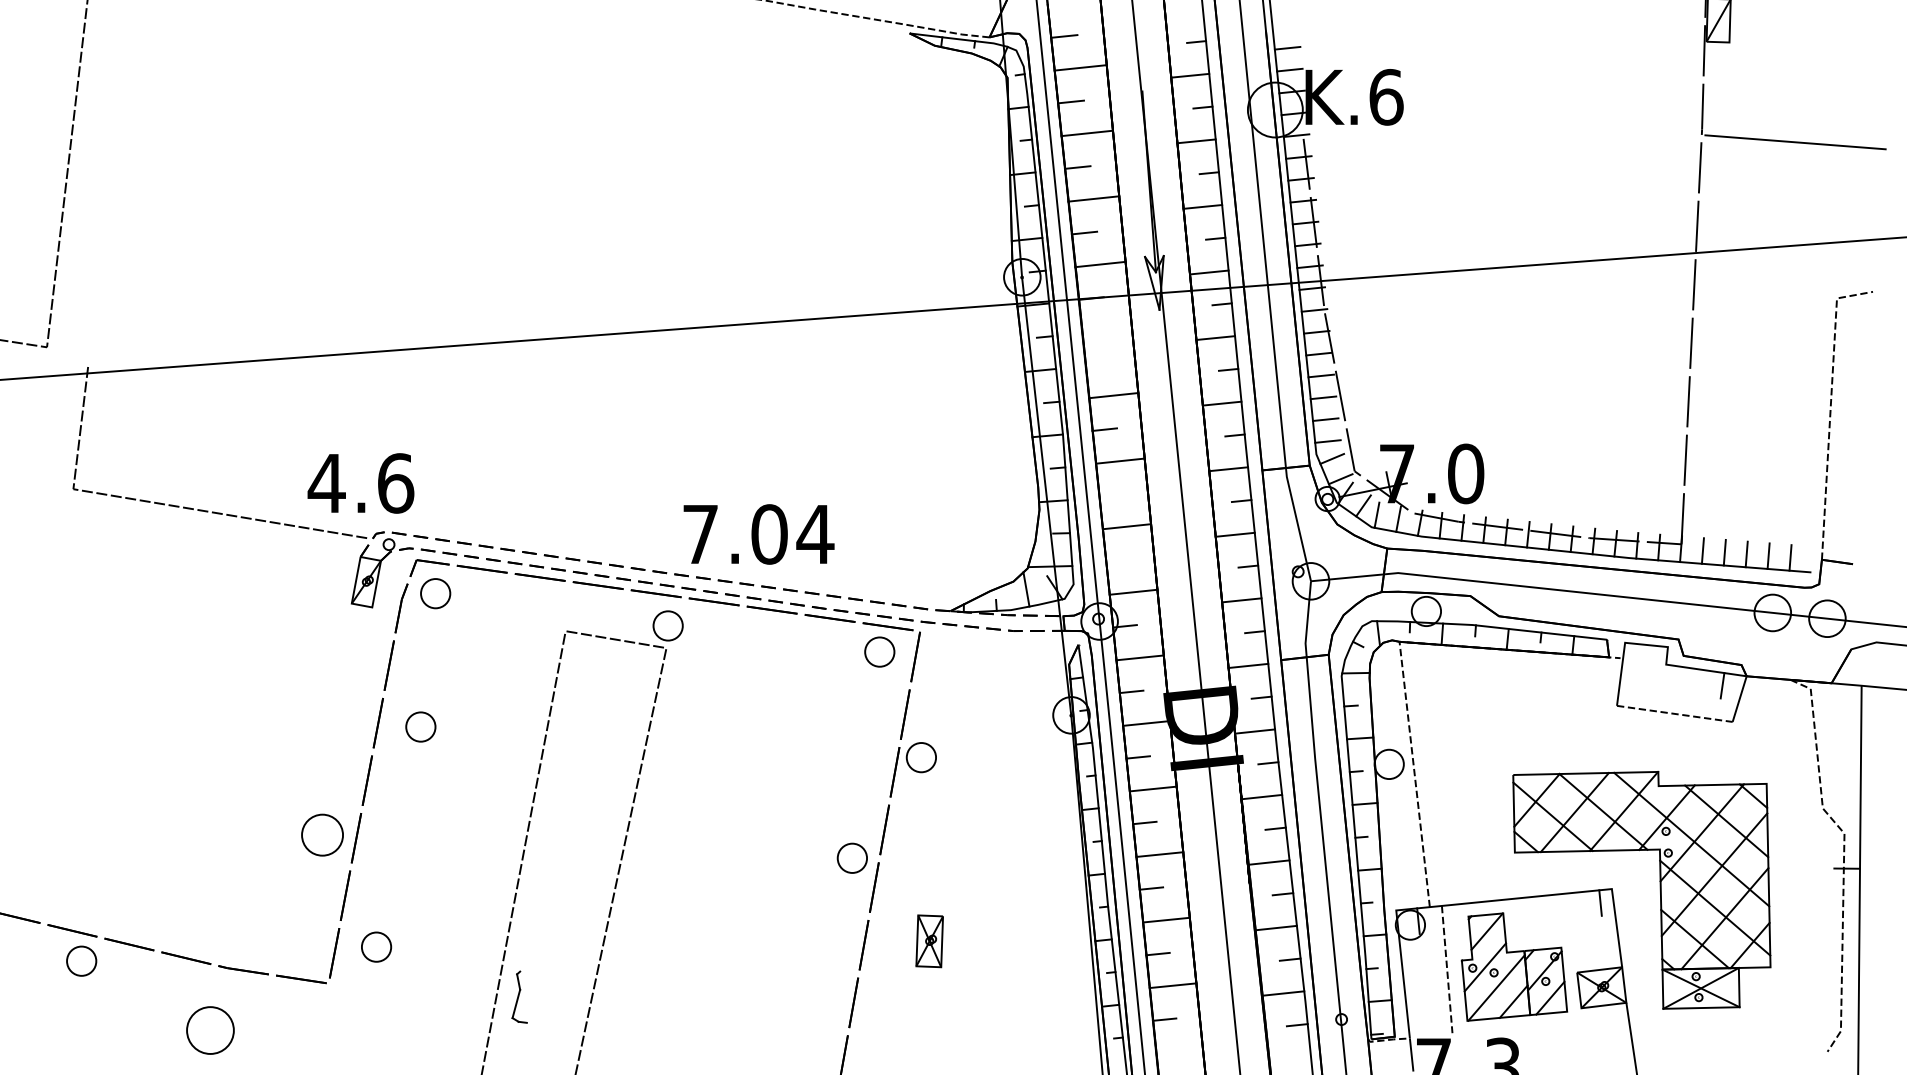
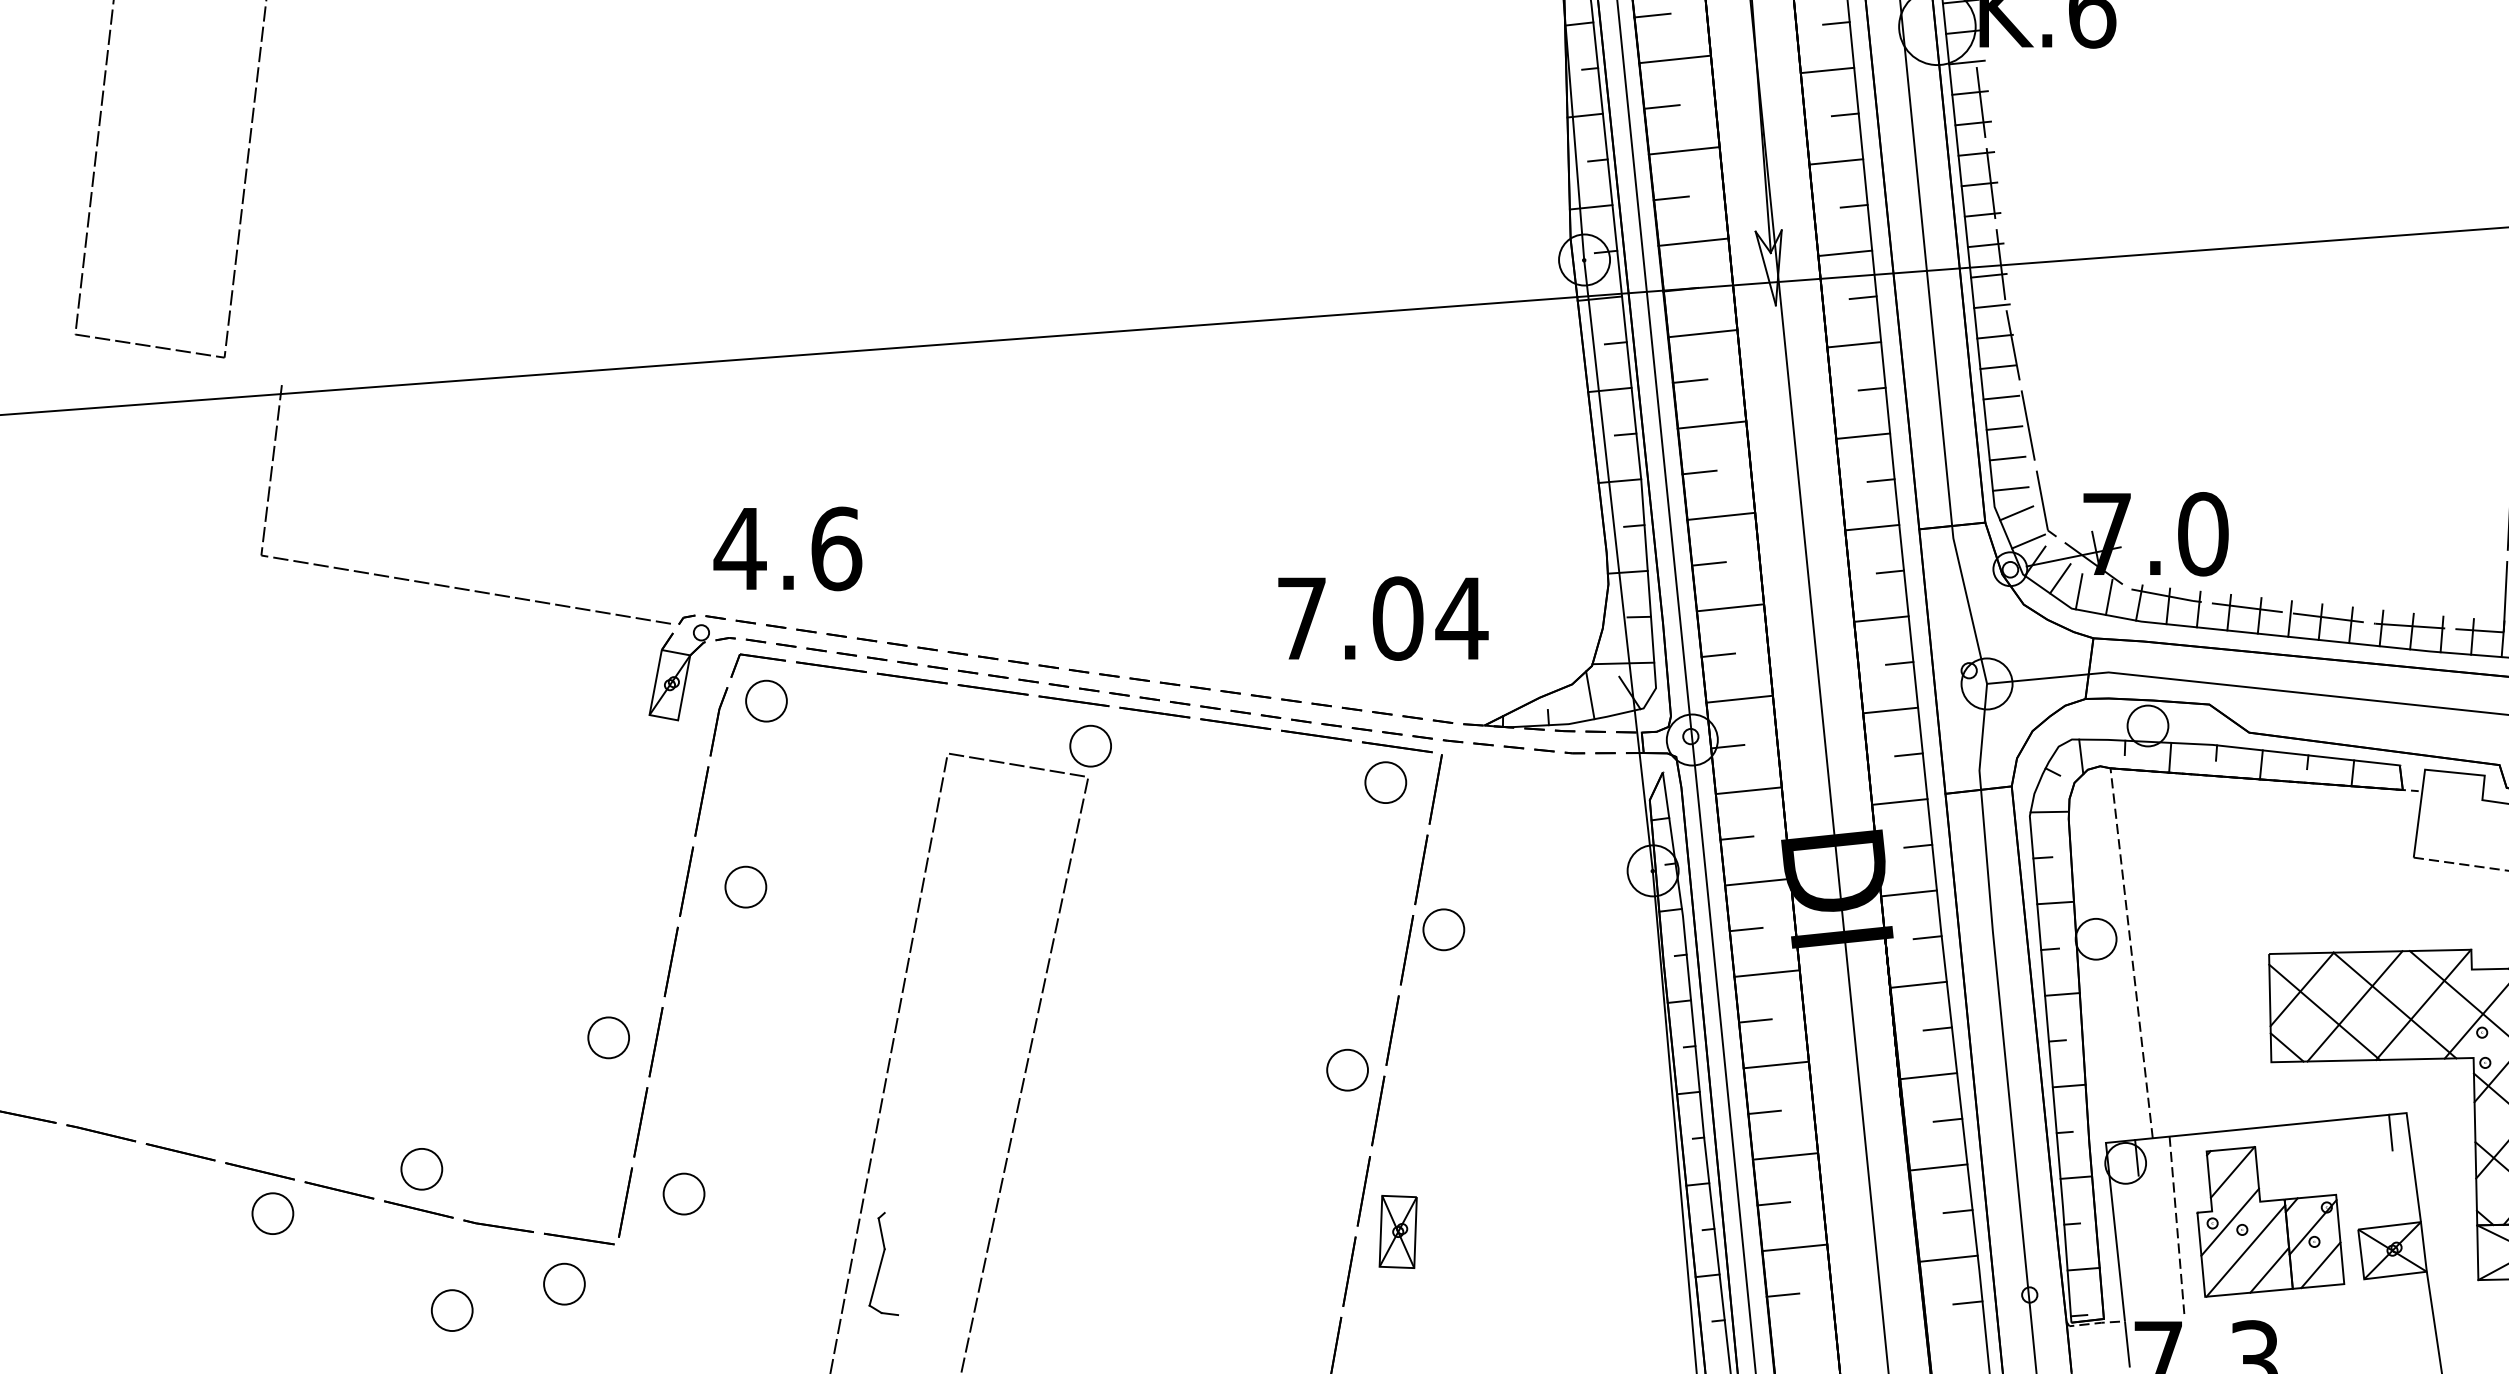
line: (1106, 329) -> (1701, 332), added
line: (1097, 363) -> (1689, 380), added
text: (360, 483) -> (787, 548), moved
line: (1111, 494) -> (1708, 562), added
text: (758, 534) -> (1382, 618), moved
line: (1118, 560) -> (1718, 654), added
part: (322, 834) -> (608, 1036), size x0.71
part: (188, 928) -> (421, 1168), added
part: (929, 941) -> (1397, 1232), moved
part: (519, 996) -> (883, 1262), size x1.43
part: (290, 1011) -> (564, 1283), added
part: (209, 1030) -> (451, 1310), size x0.62

